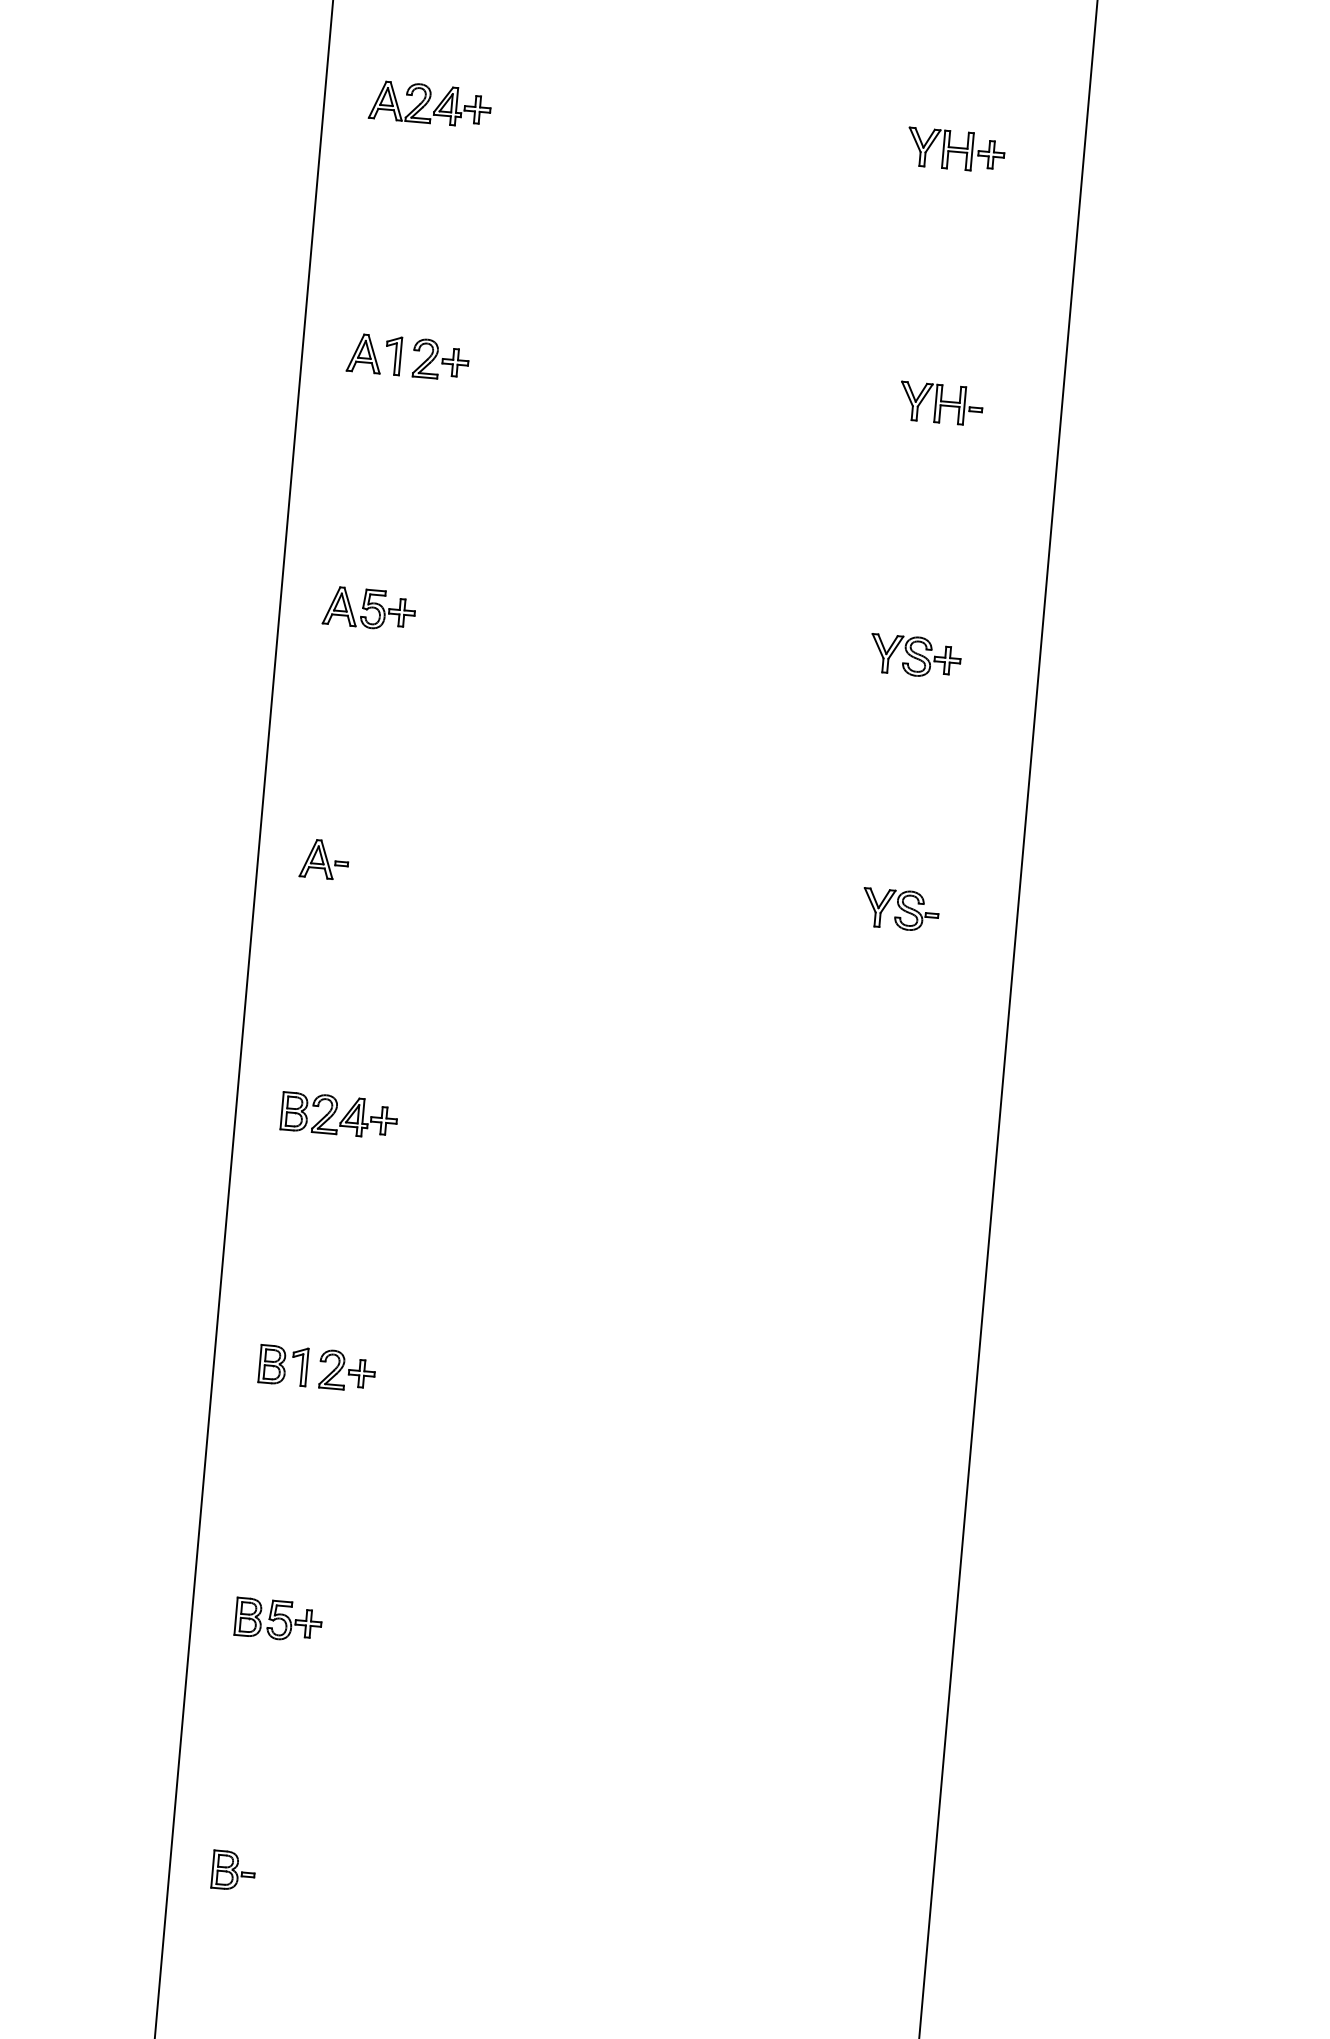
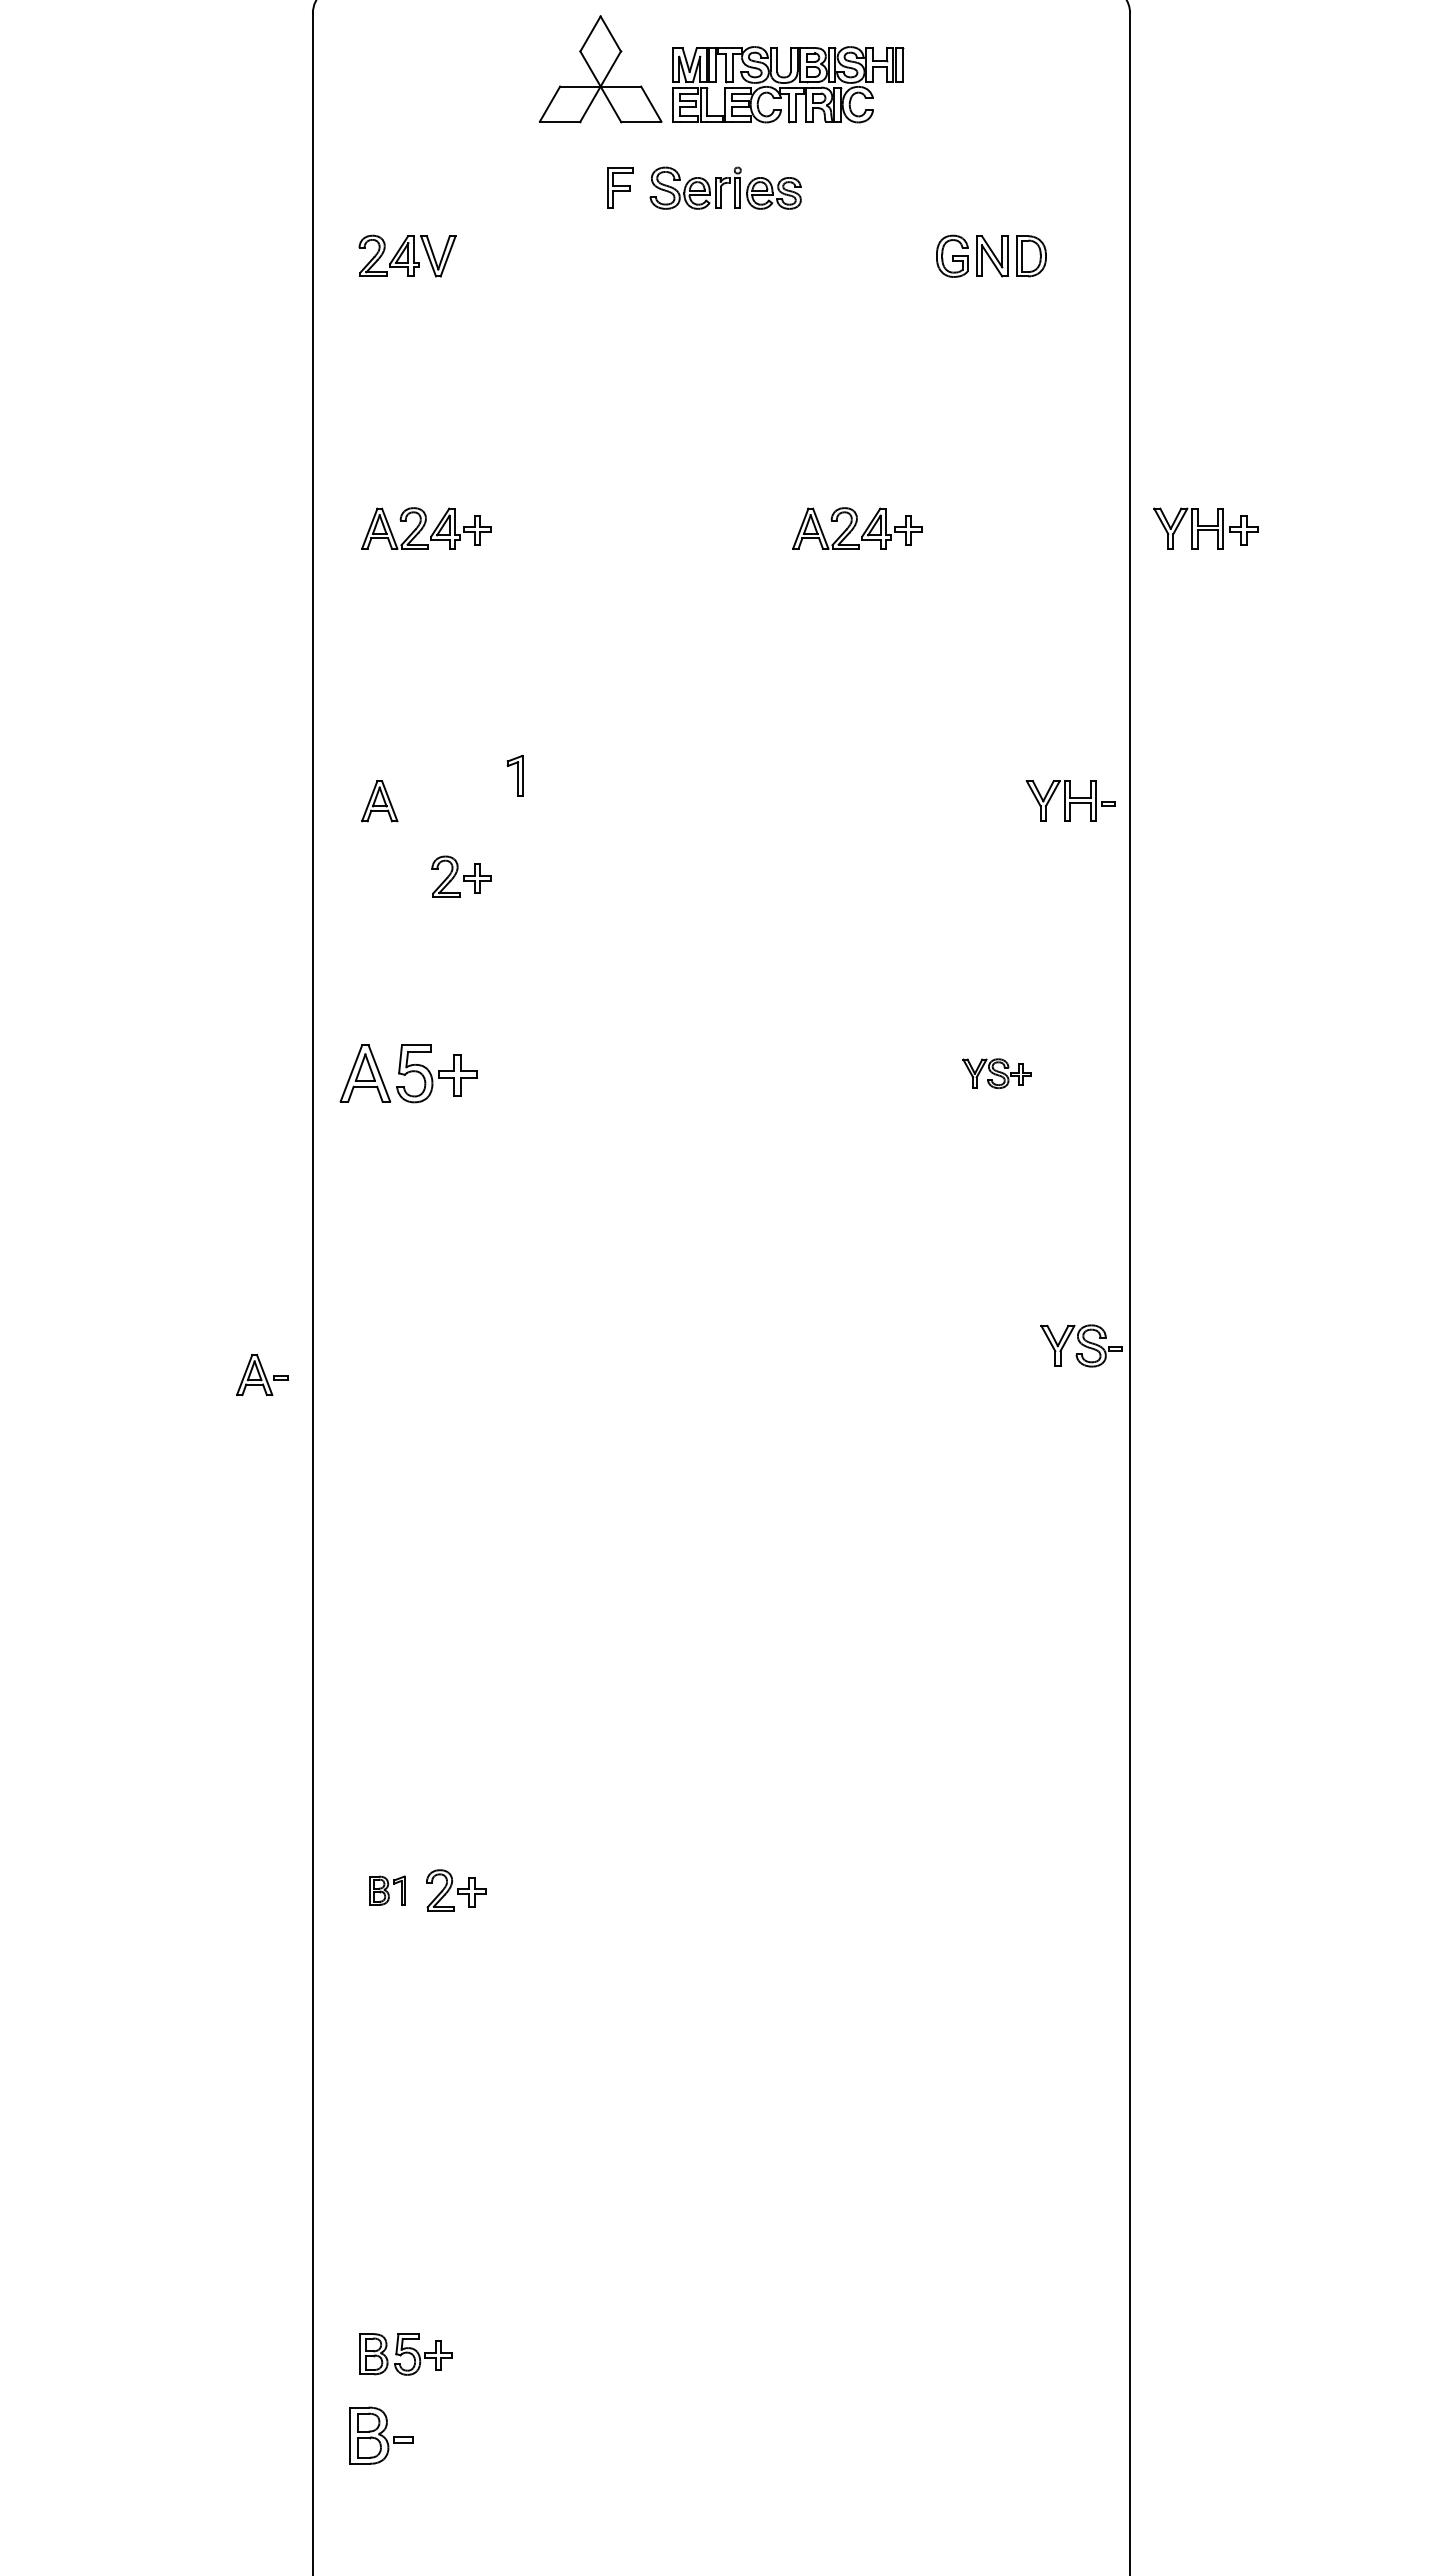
part: (830, 139) -> (857, 528), added
part: (955, 150) -> (1205, 528), moved
part: (392, 355) -> (514, 775), moved
part: (440, 359) -> (461, 876), moved
part: (941, 403) -> (1070, 800), moved
part: (369, 608) -> (408, 1073), size x1.4
part: (915, 656) -> (996, 1073), size x0.7
part: (324, 859) -> (262, 1374), moved
part: (900, 909) -> (1081, 1345), moved
part: (339, 1114) -> (423, 1617), removed
part: (283, 1365) -> (387, 1890), size x0.7
part: (278, 1620) -> (405, 2354), moved
part: (233, 1870) -> (381, 2435), size x1.4

